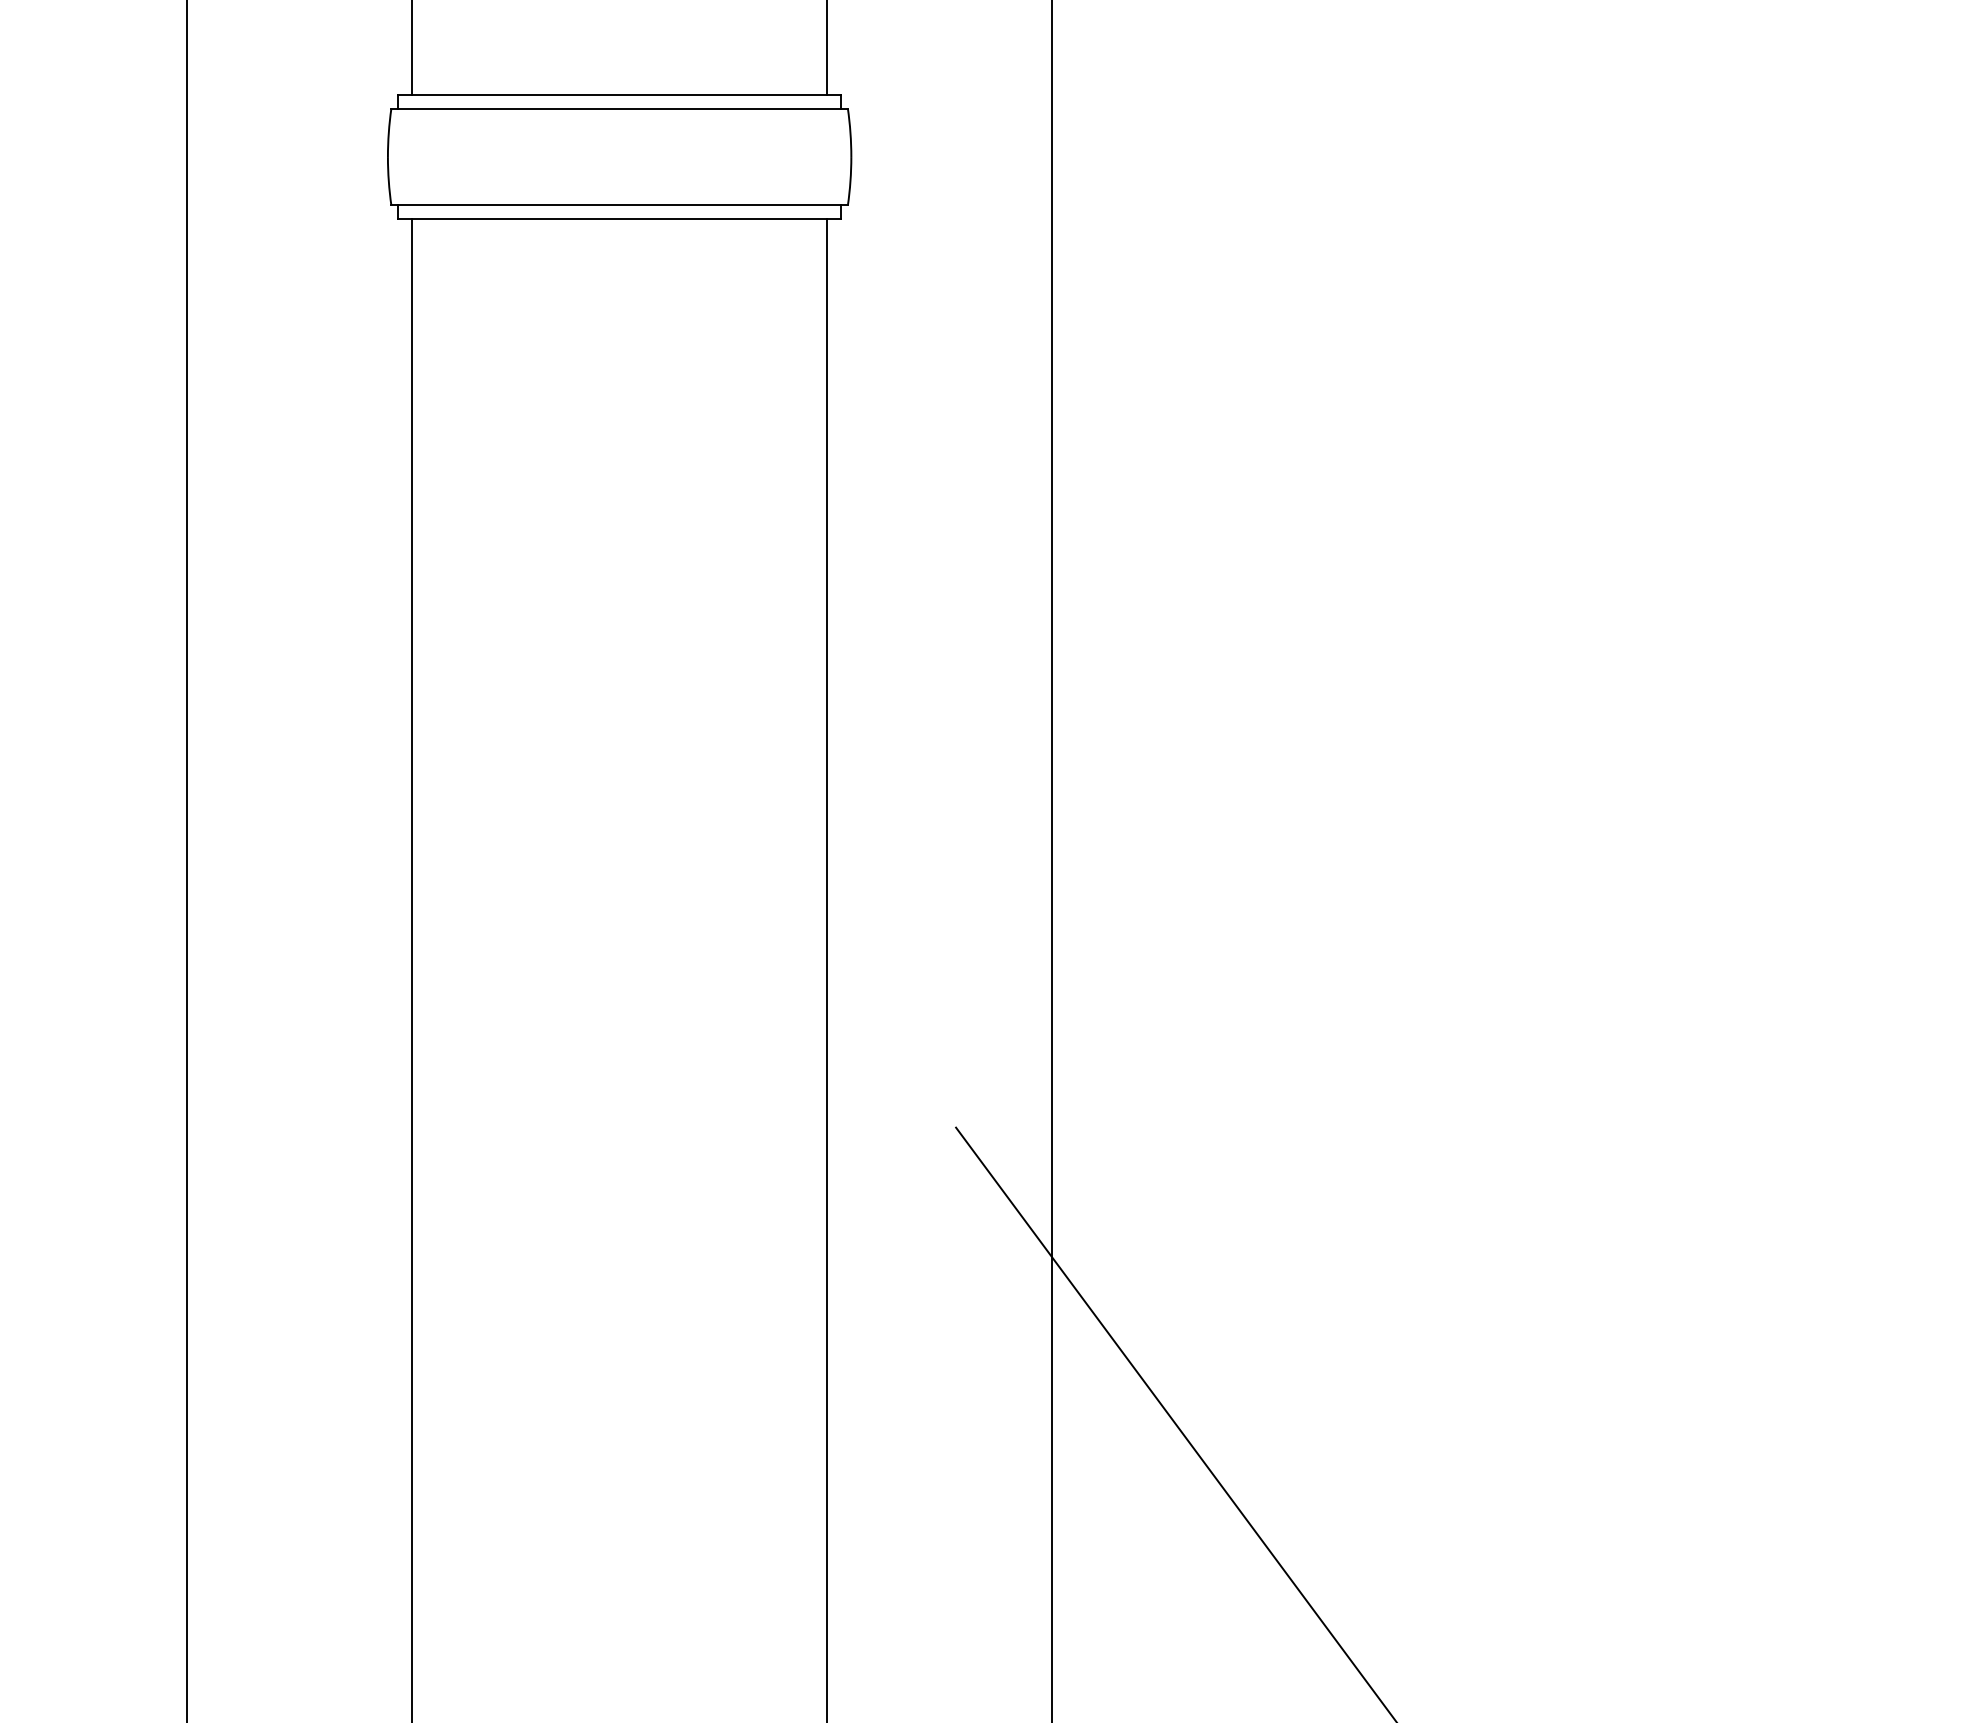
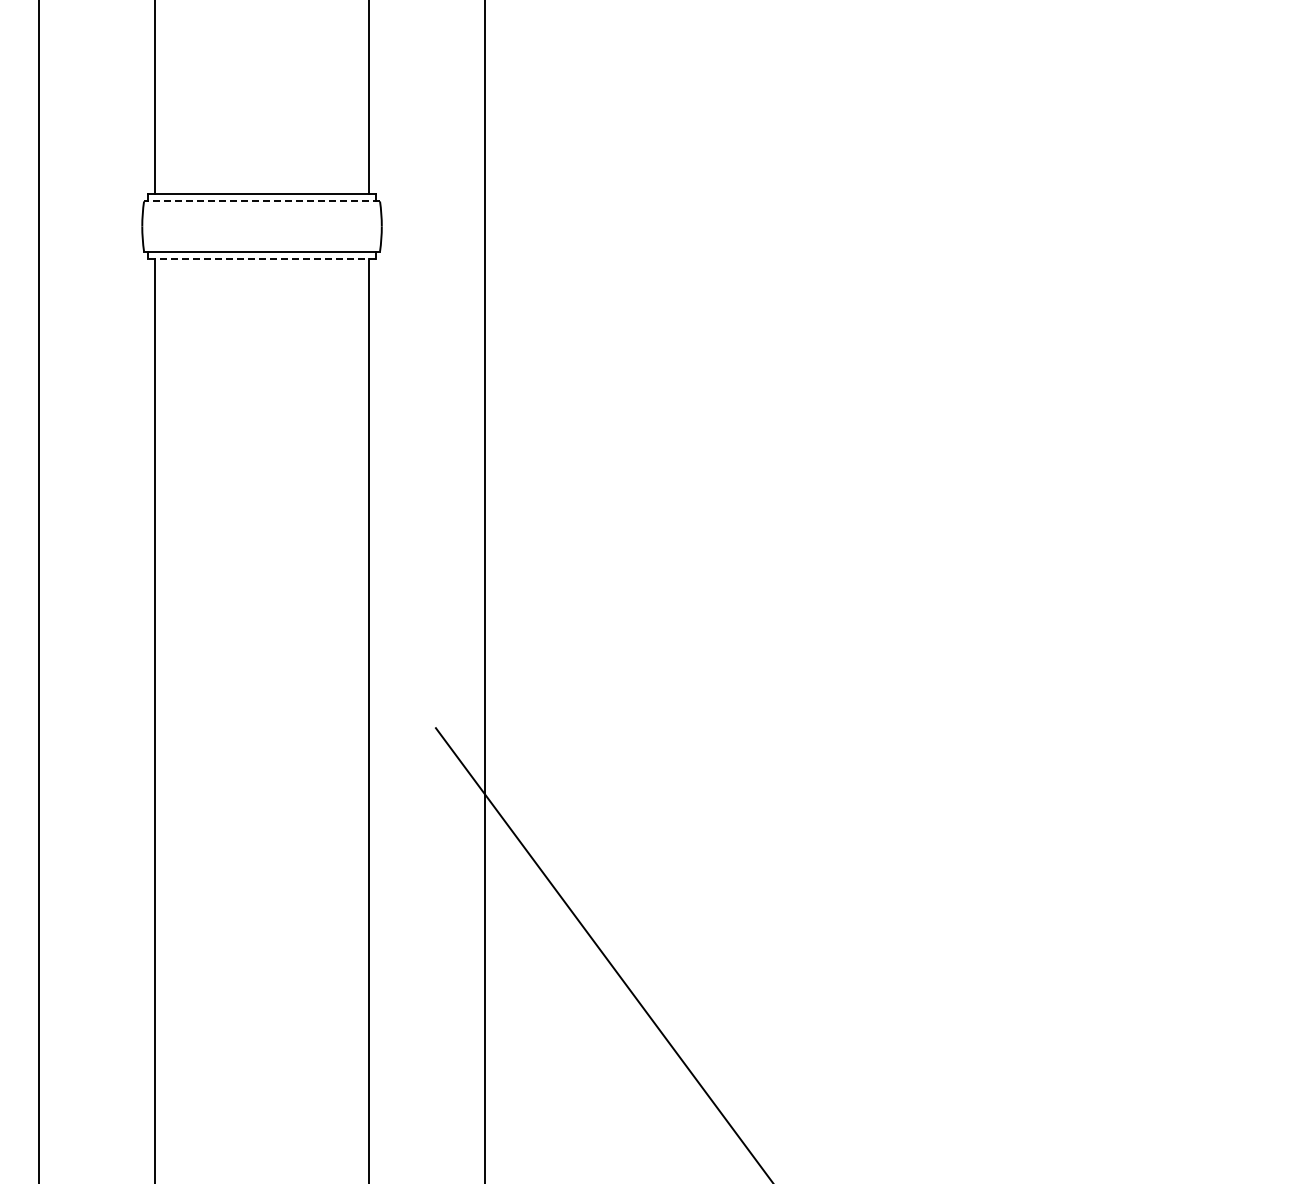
line: (620, 108) -> (262, 201), solid -> dashed
line: (618, 218) -> (261, 258), solid -> dashed

